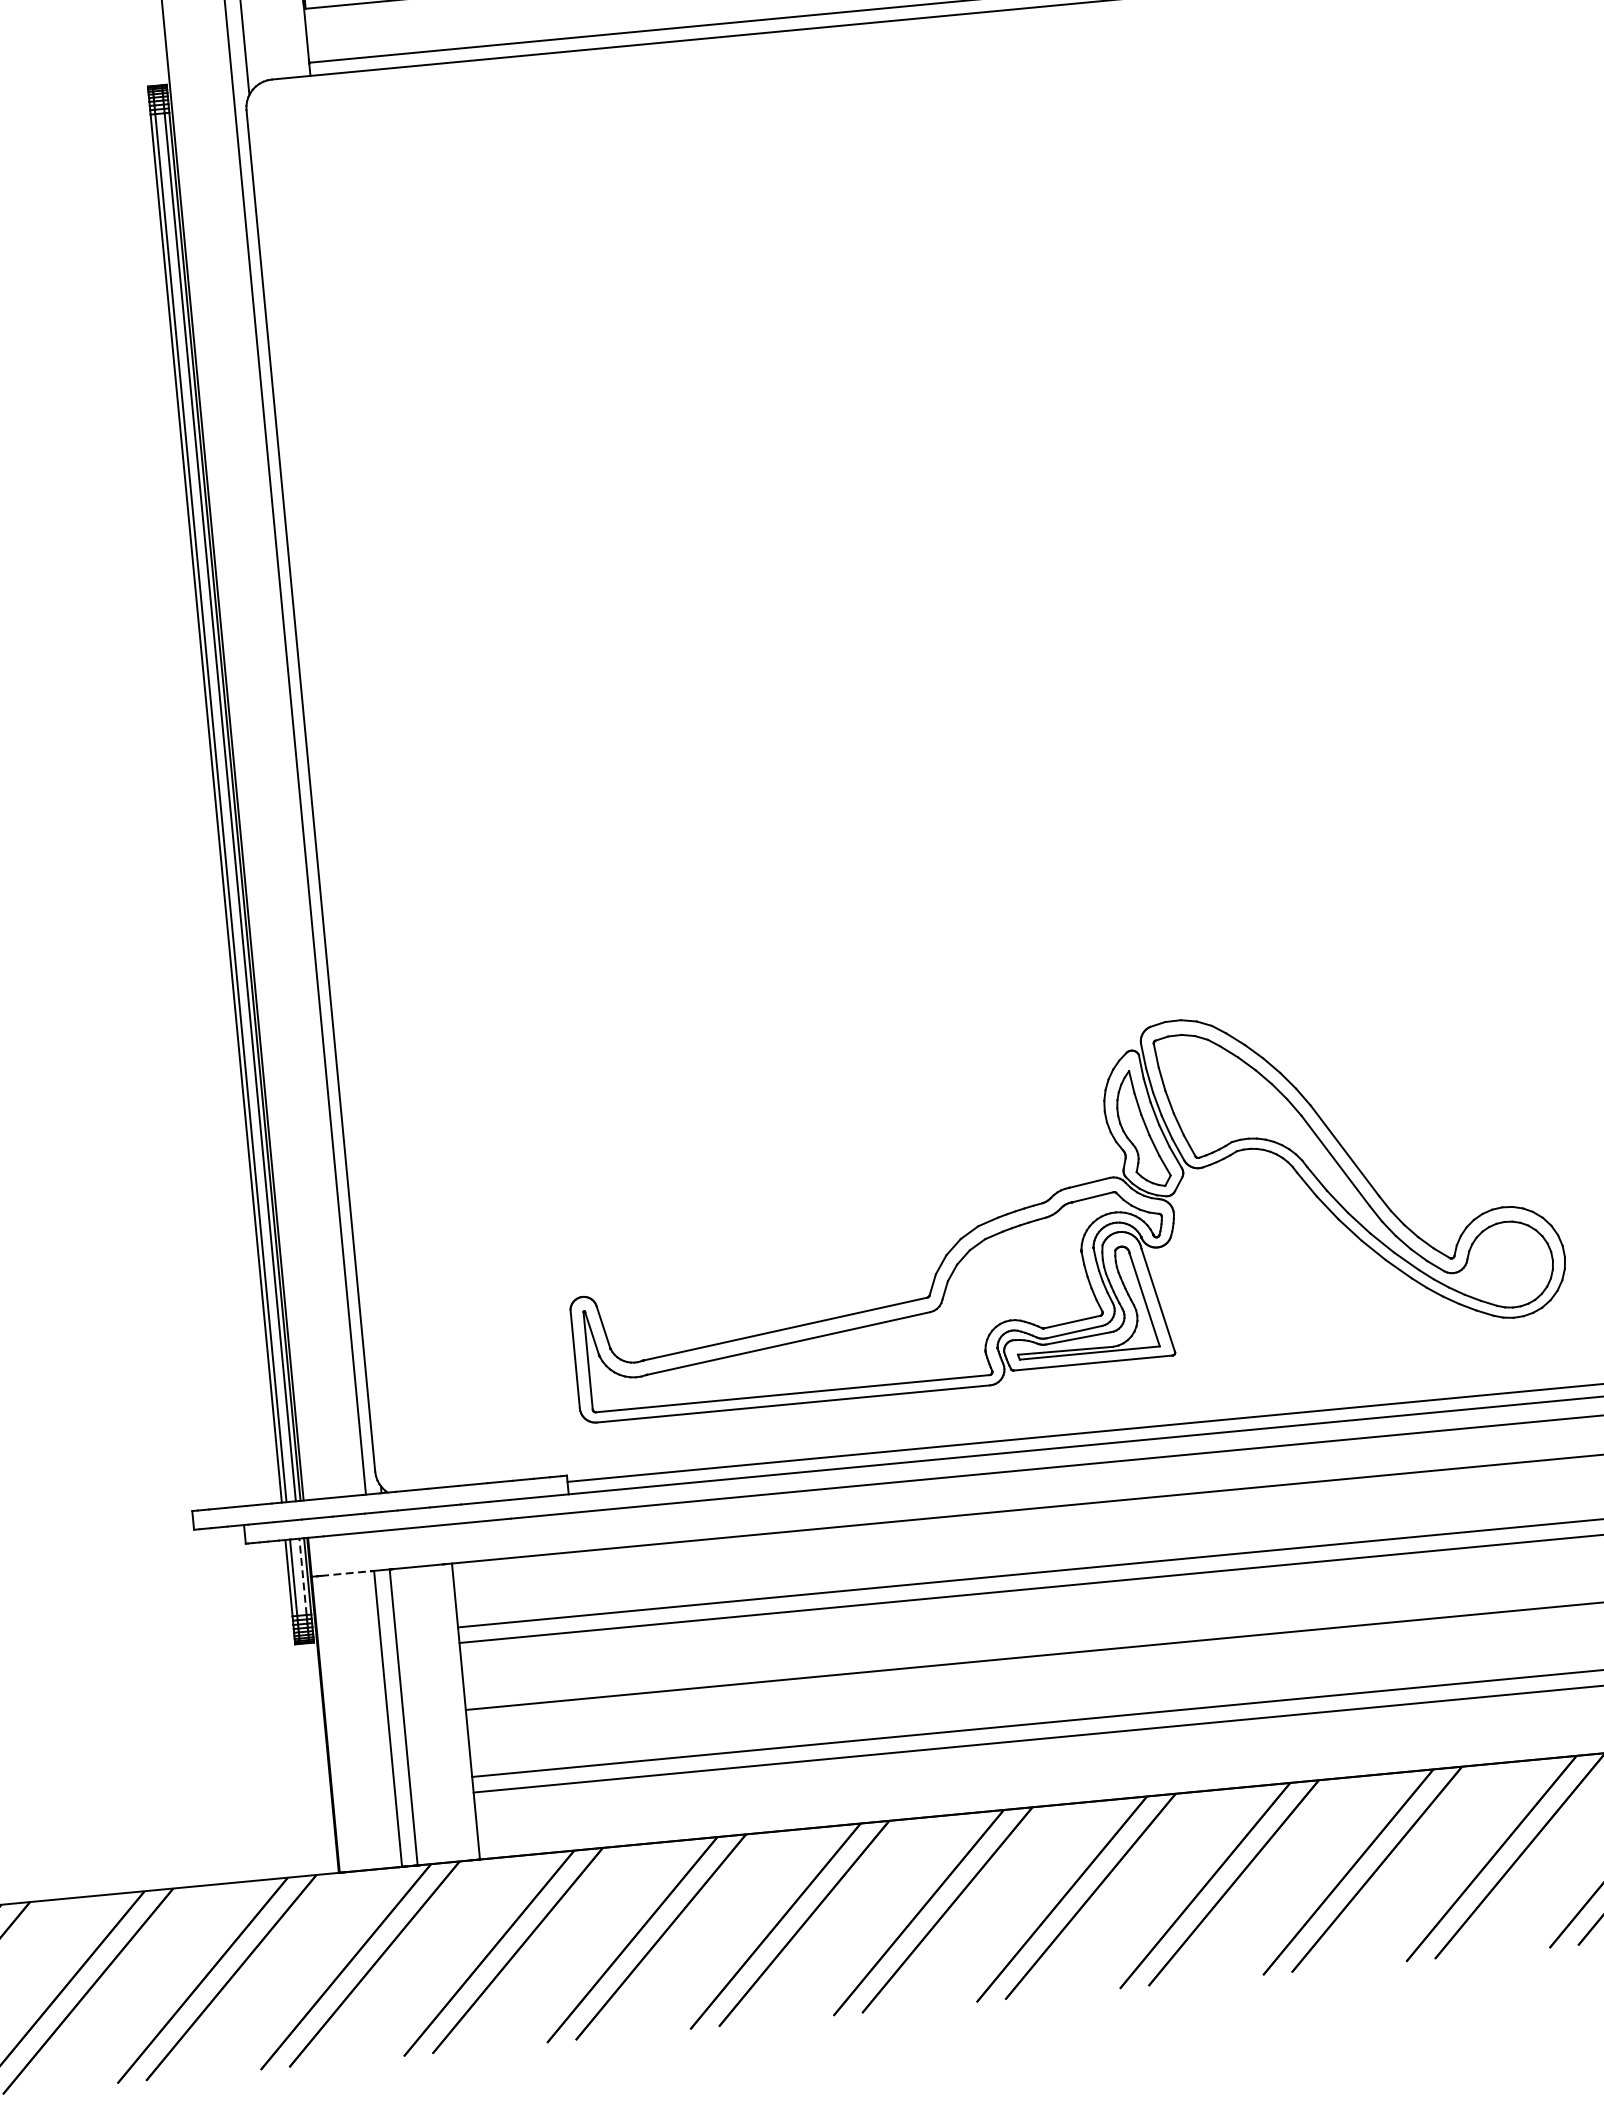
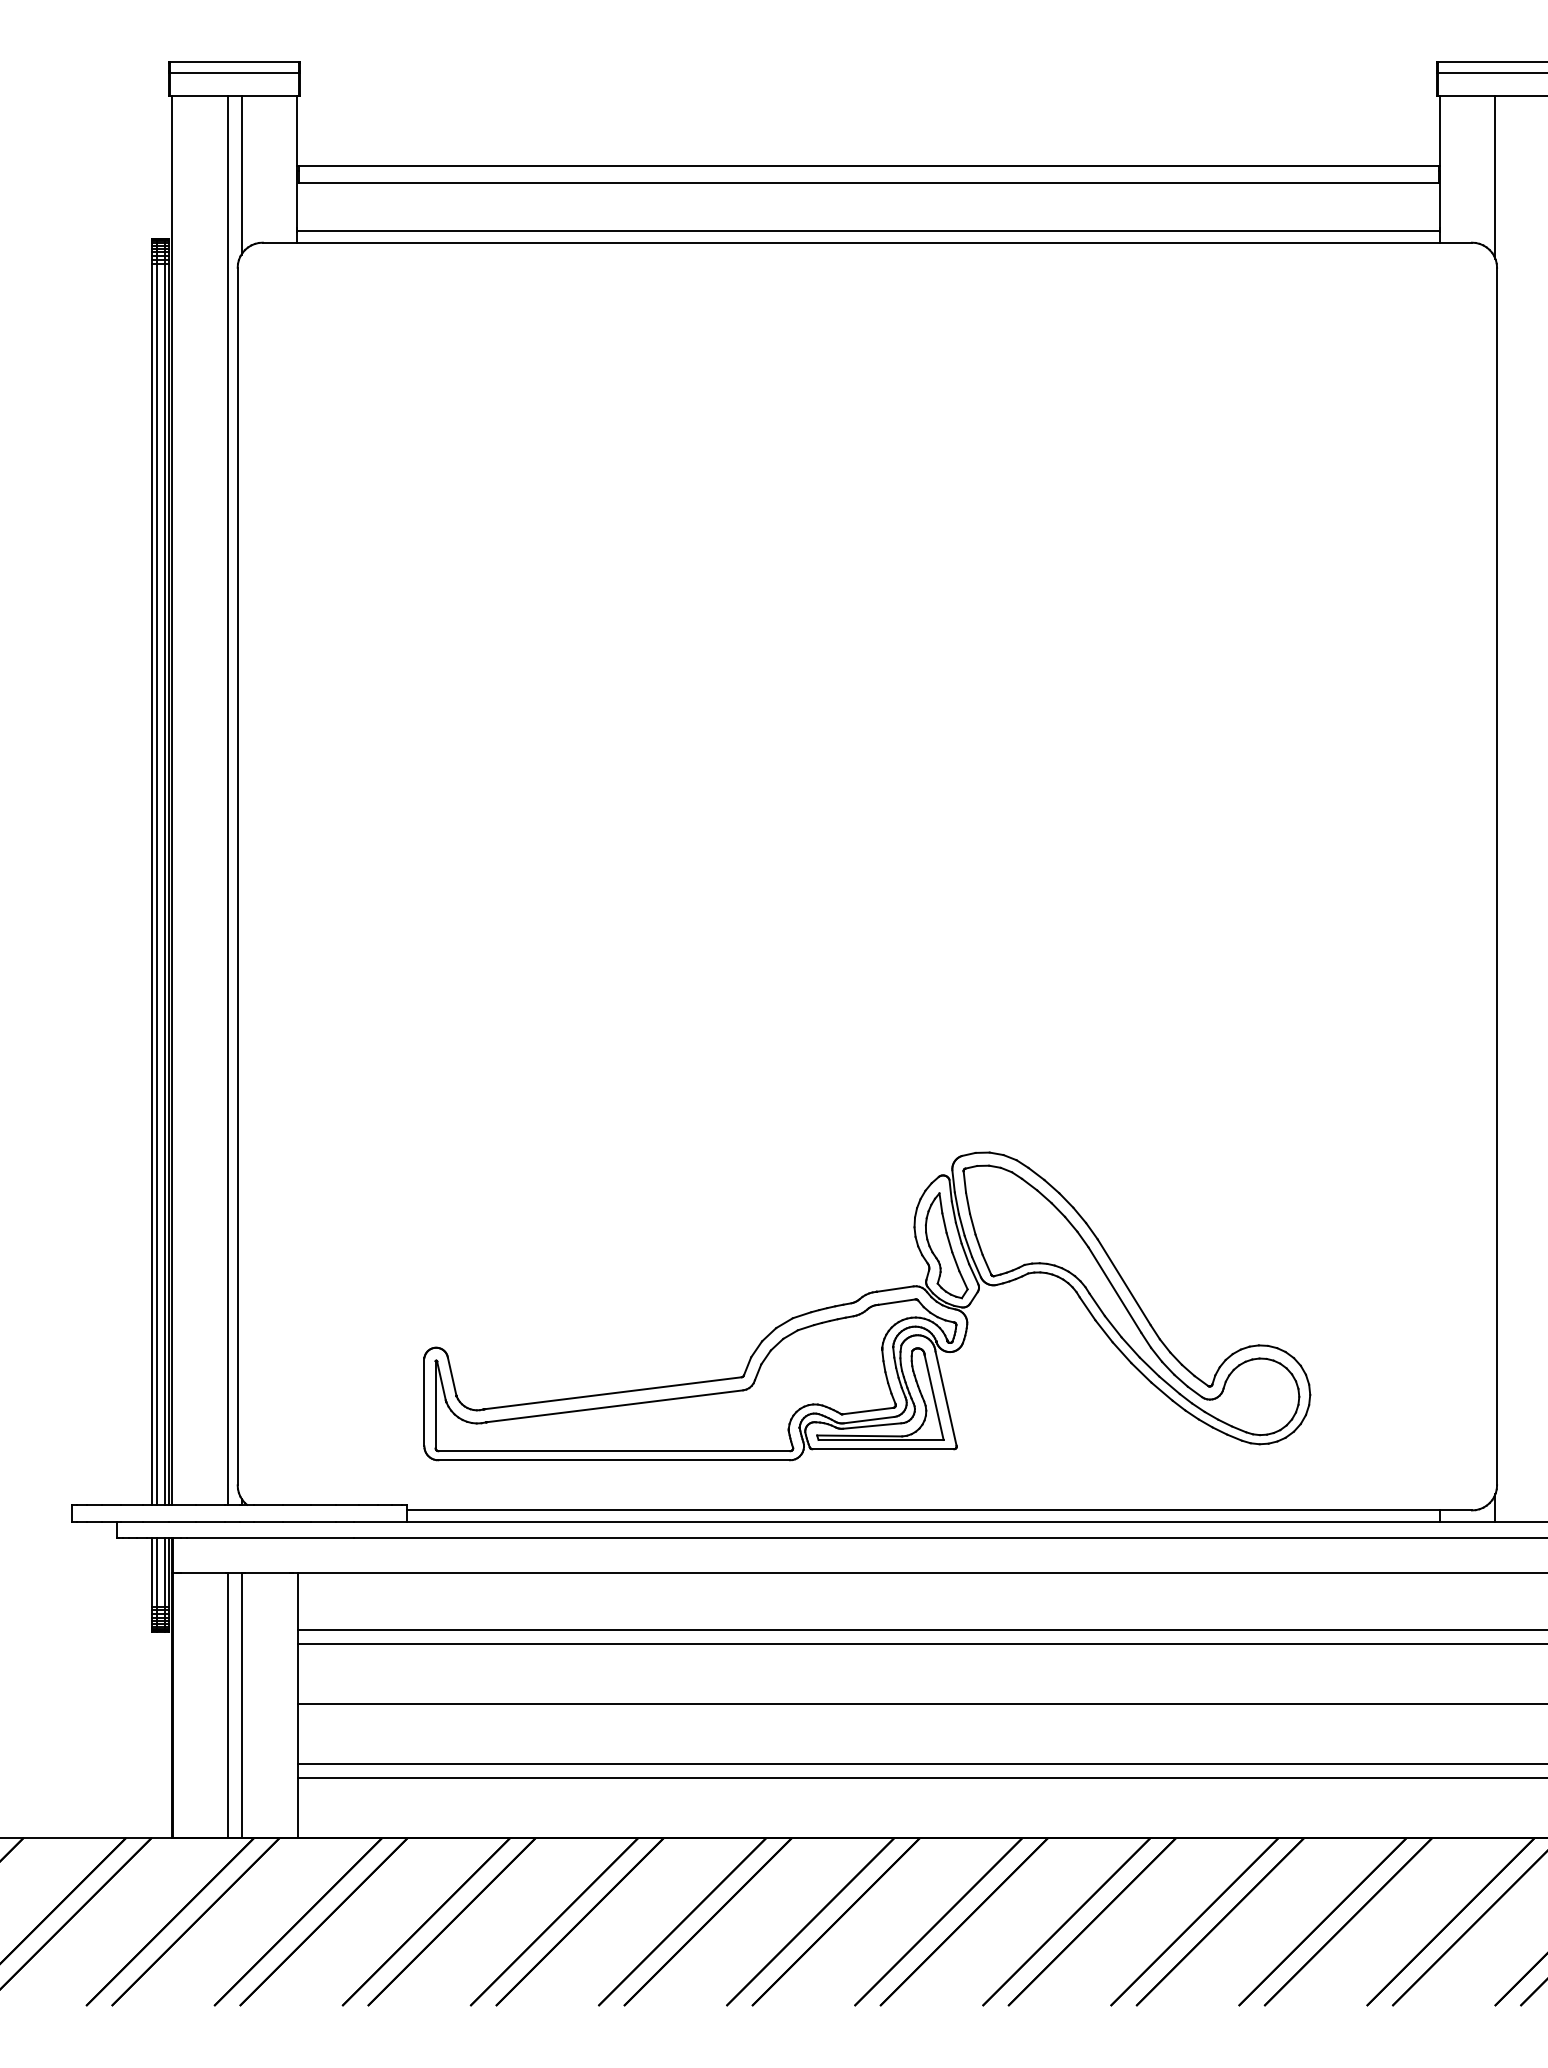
line: (346, 1573) -> (203, 1573), dashed -> solid
line: (302, 1575) -> (164, 1571), dashed -> solid

